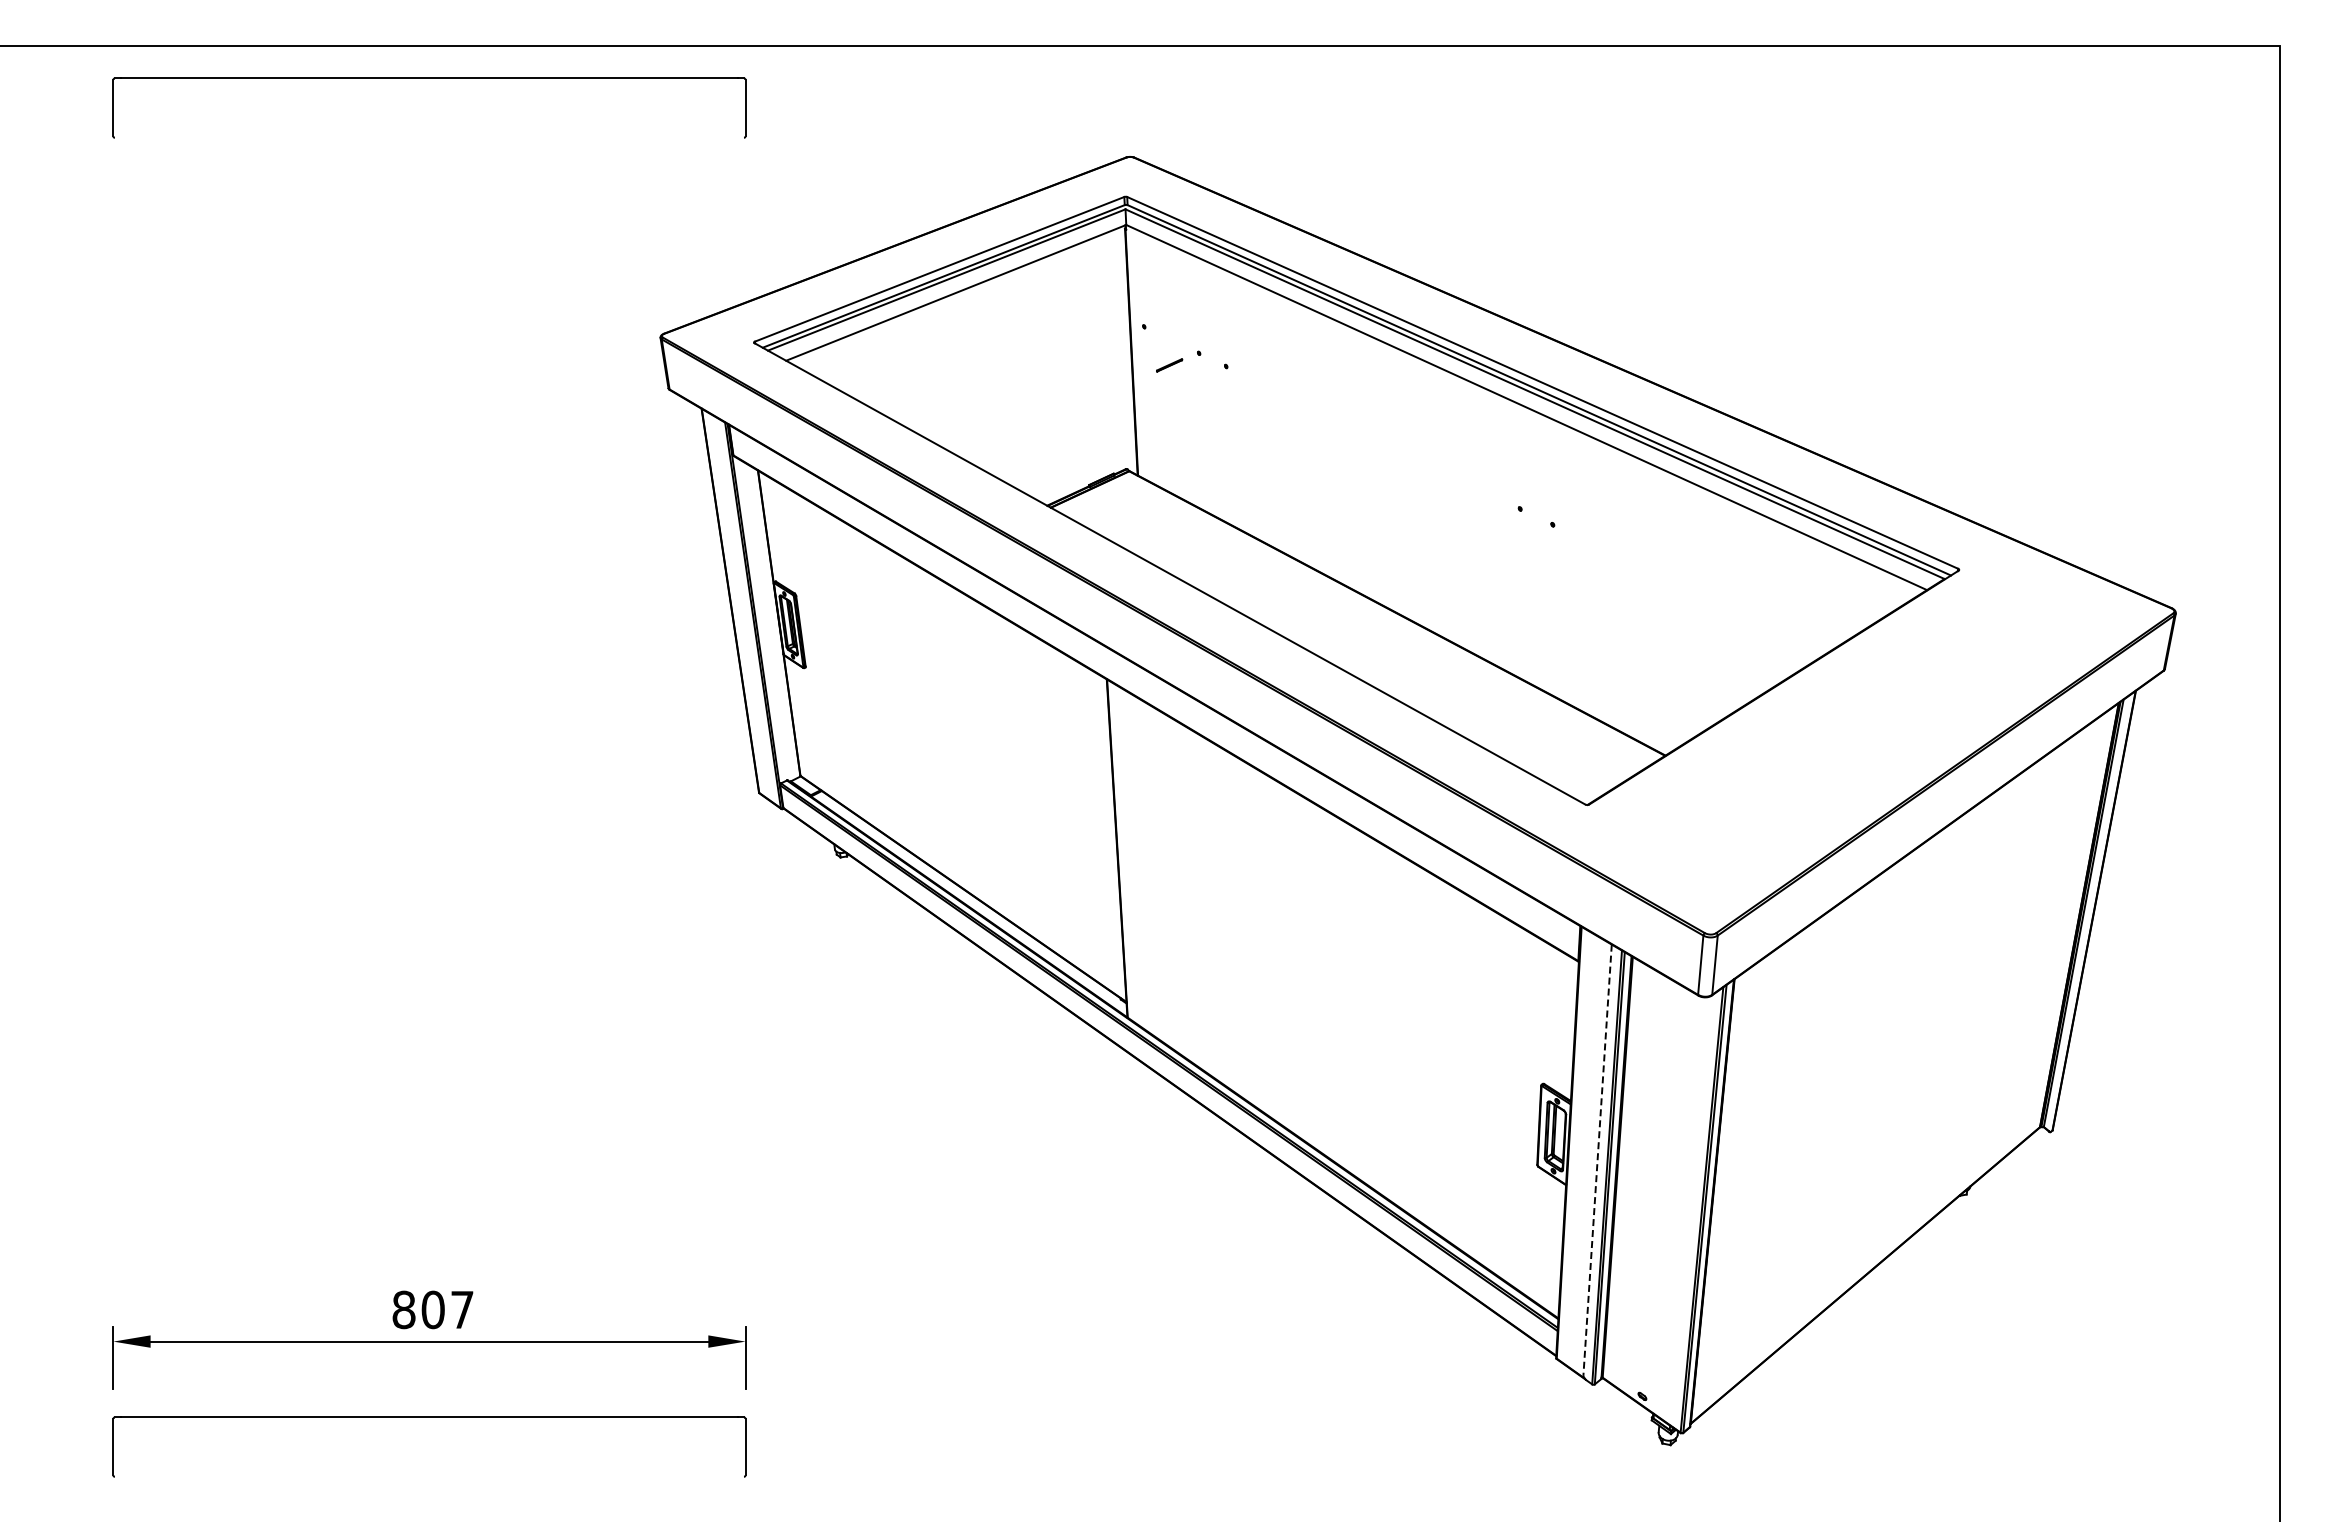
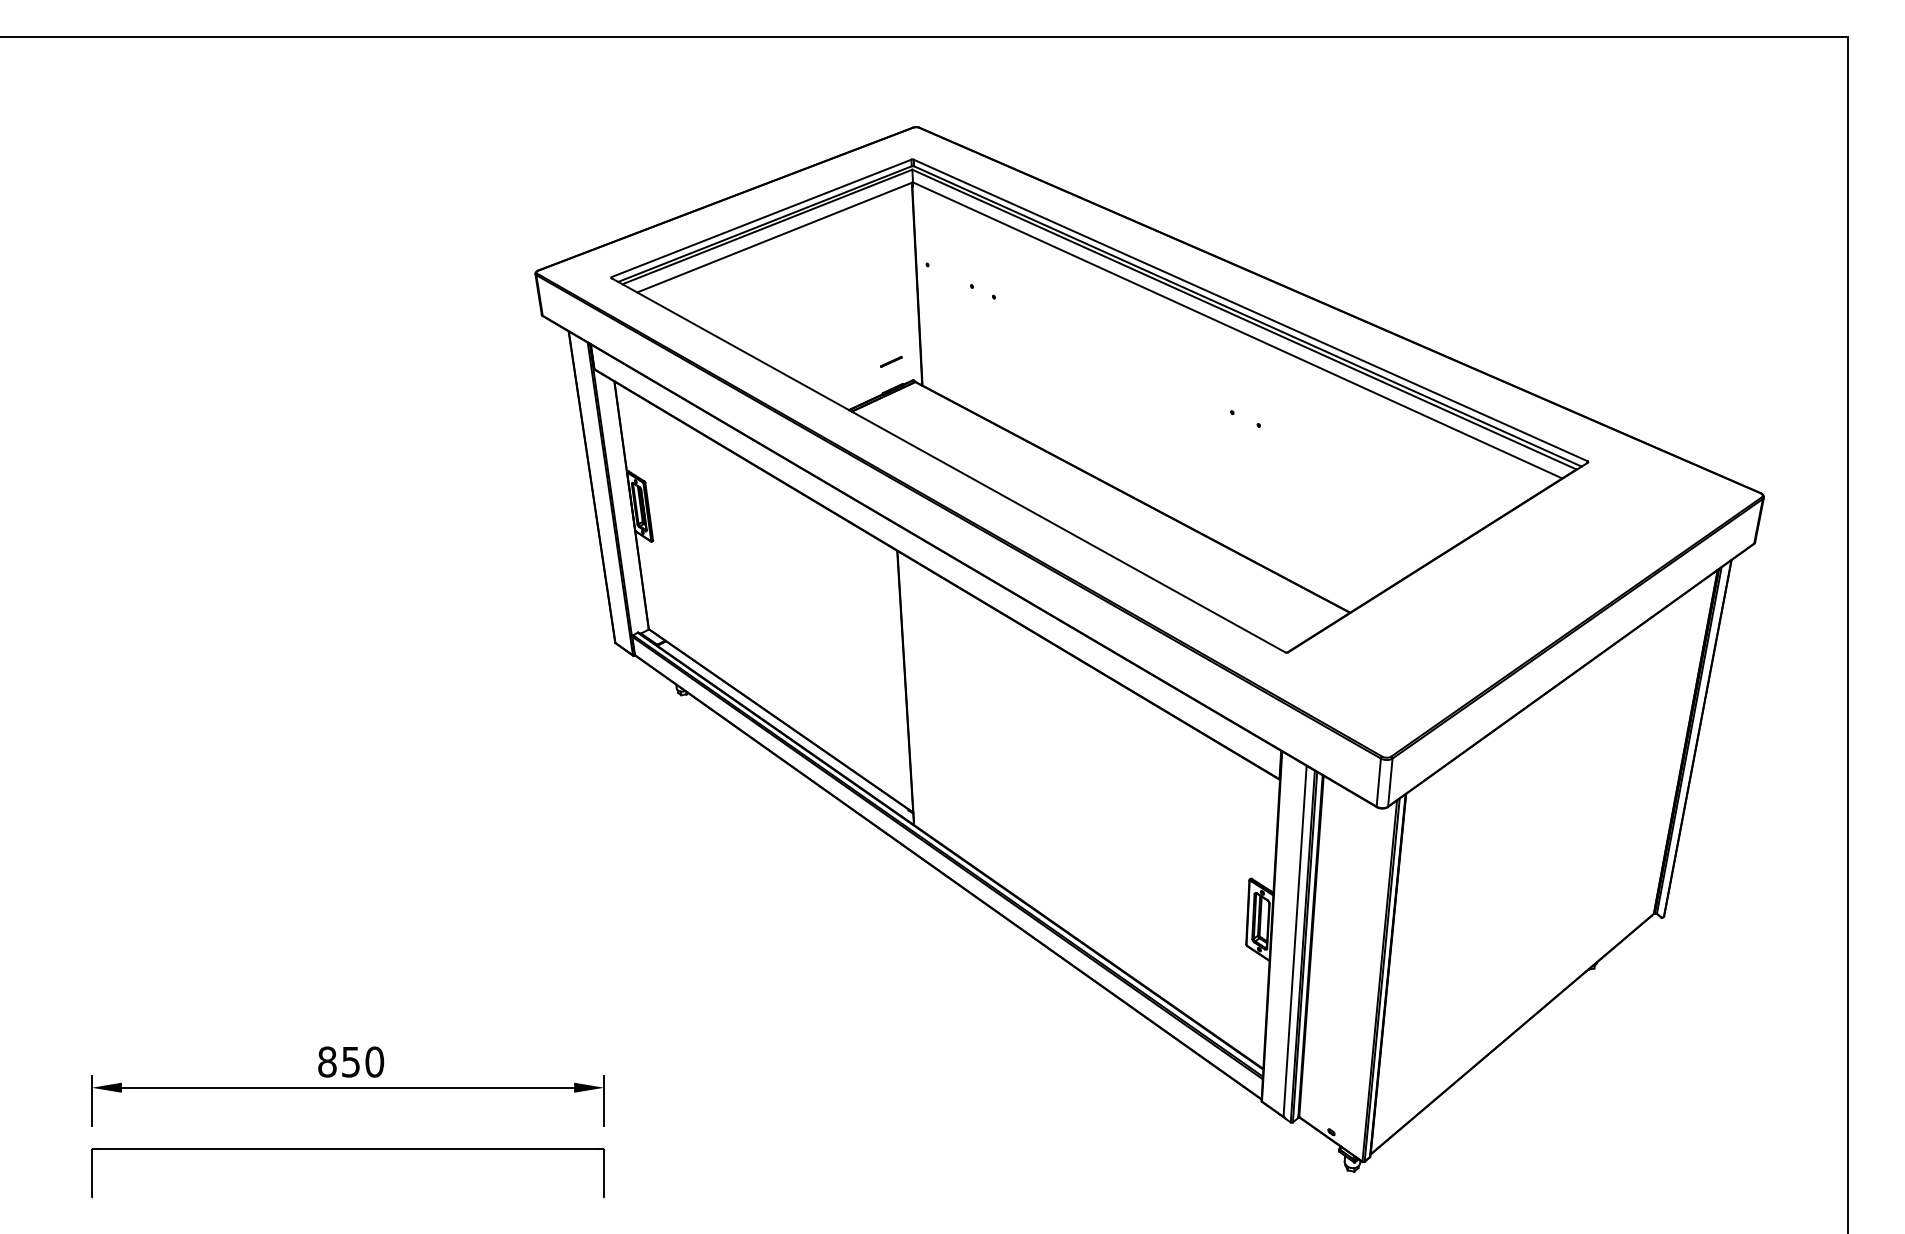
part: (429, 78) -> (348, 63), removed
line: (1169, 365) -> (891, 362), moved
line: (1597, 1159) -> (1295, 940), dashed -> solid
text: (447, 1309) -> (362, 1061), 807 -> 850

